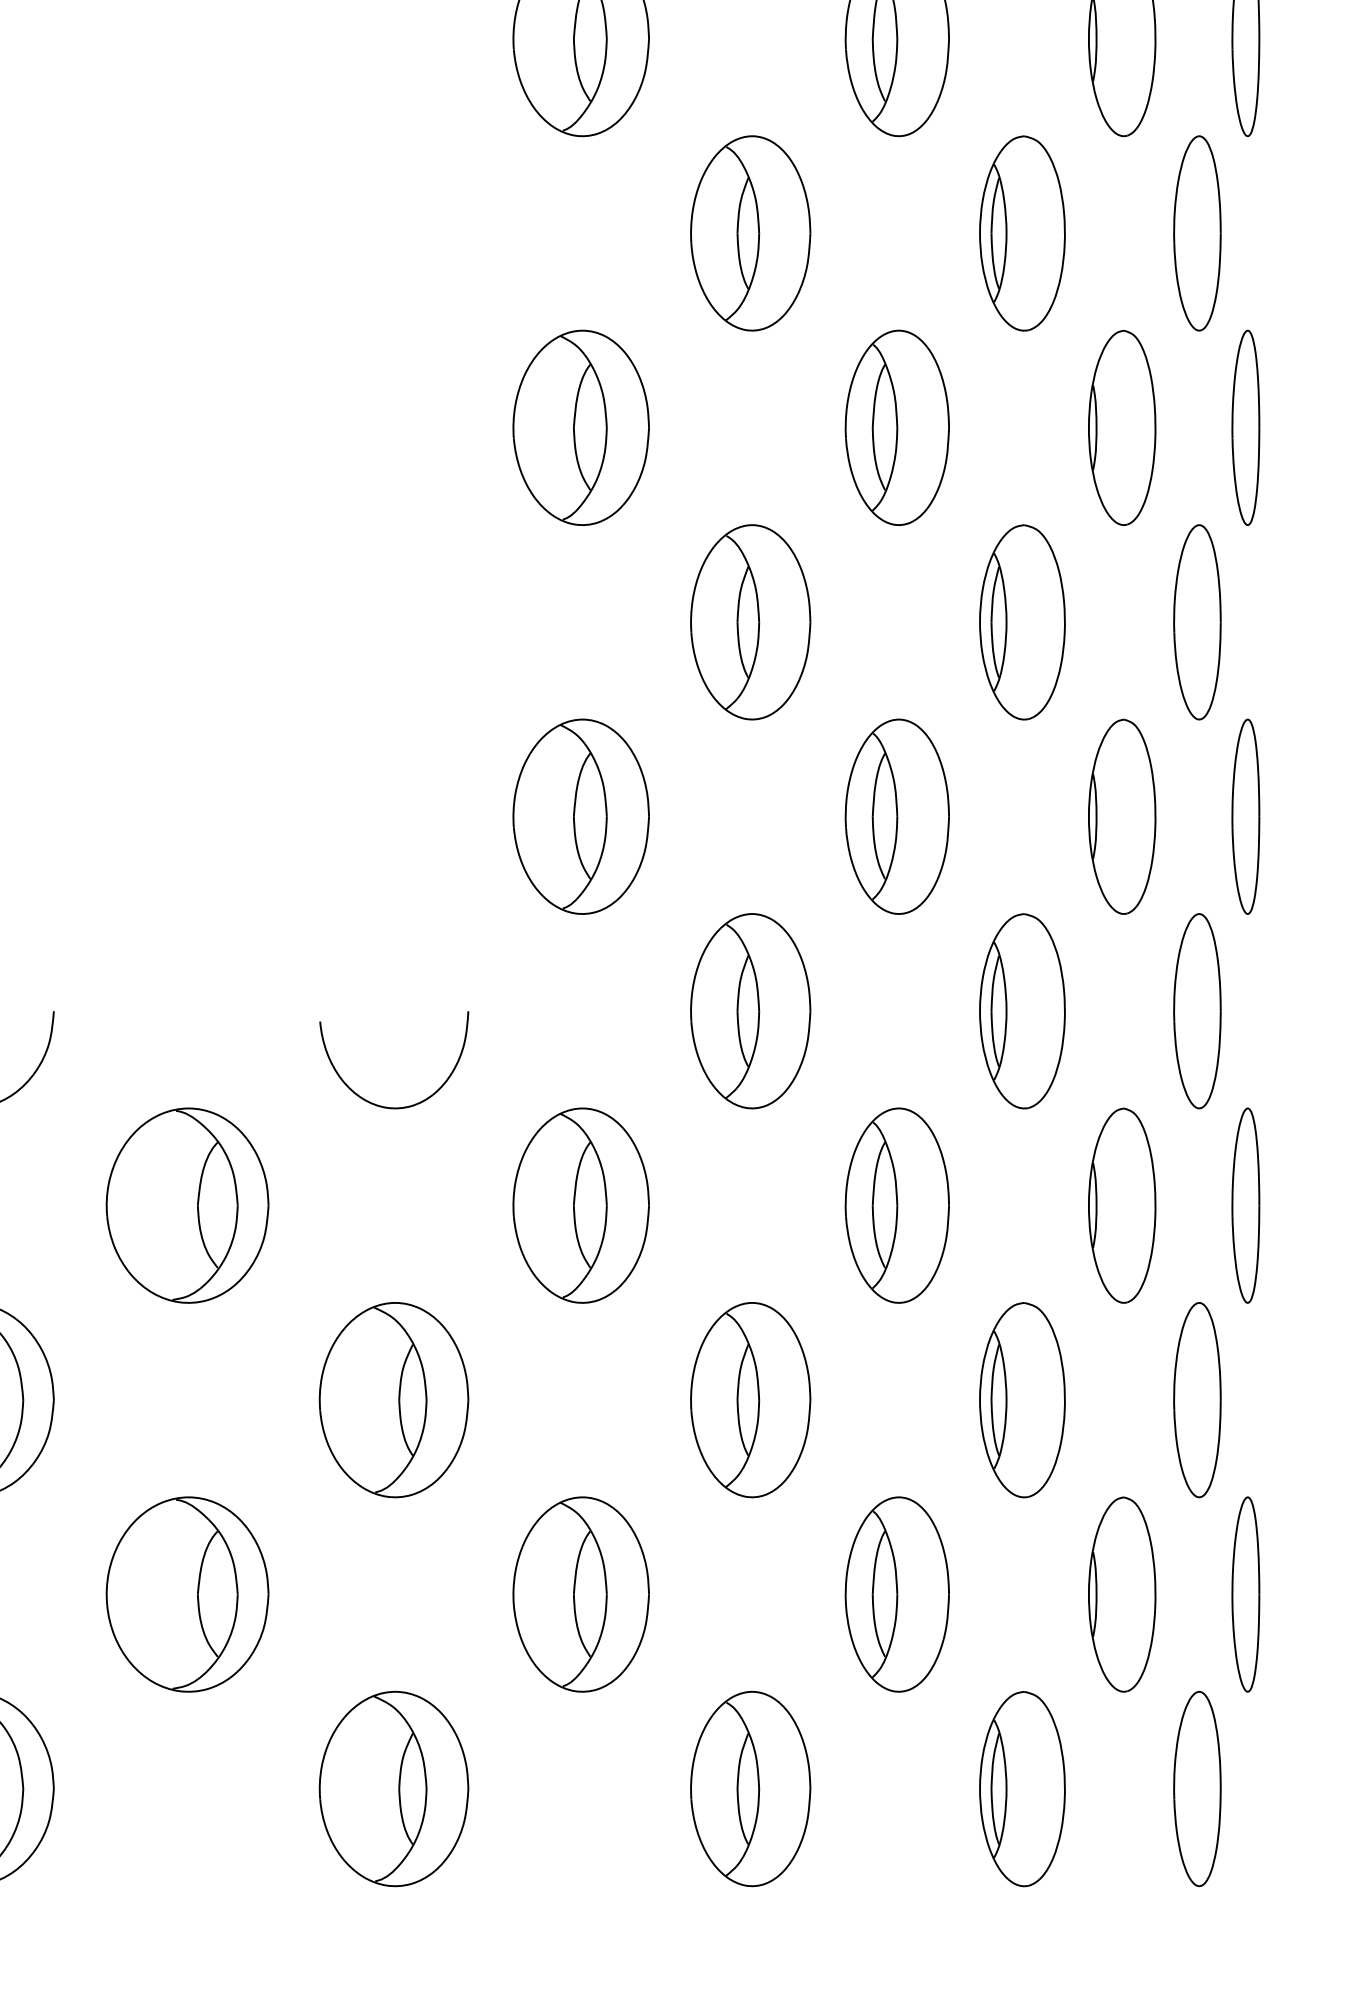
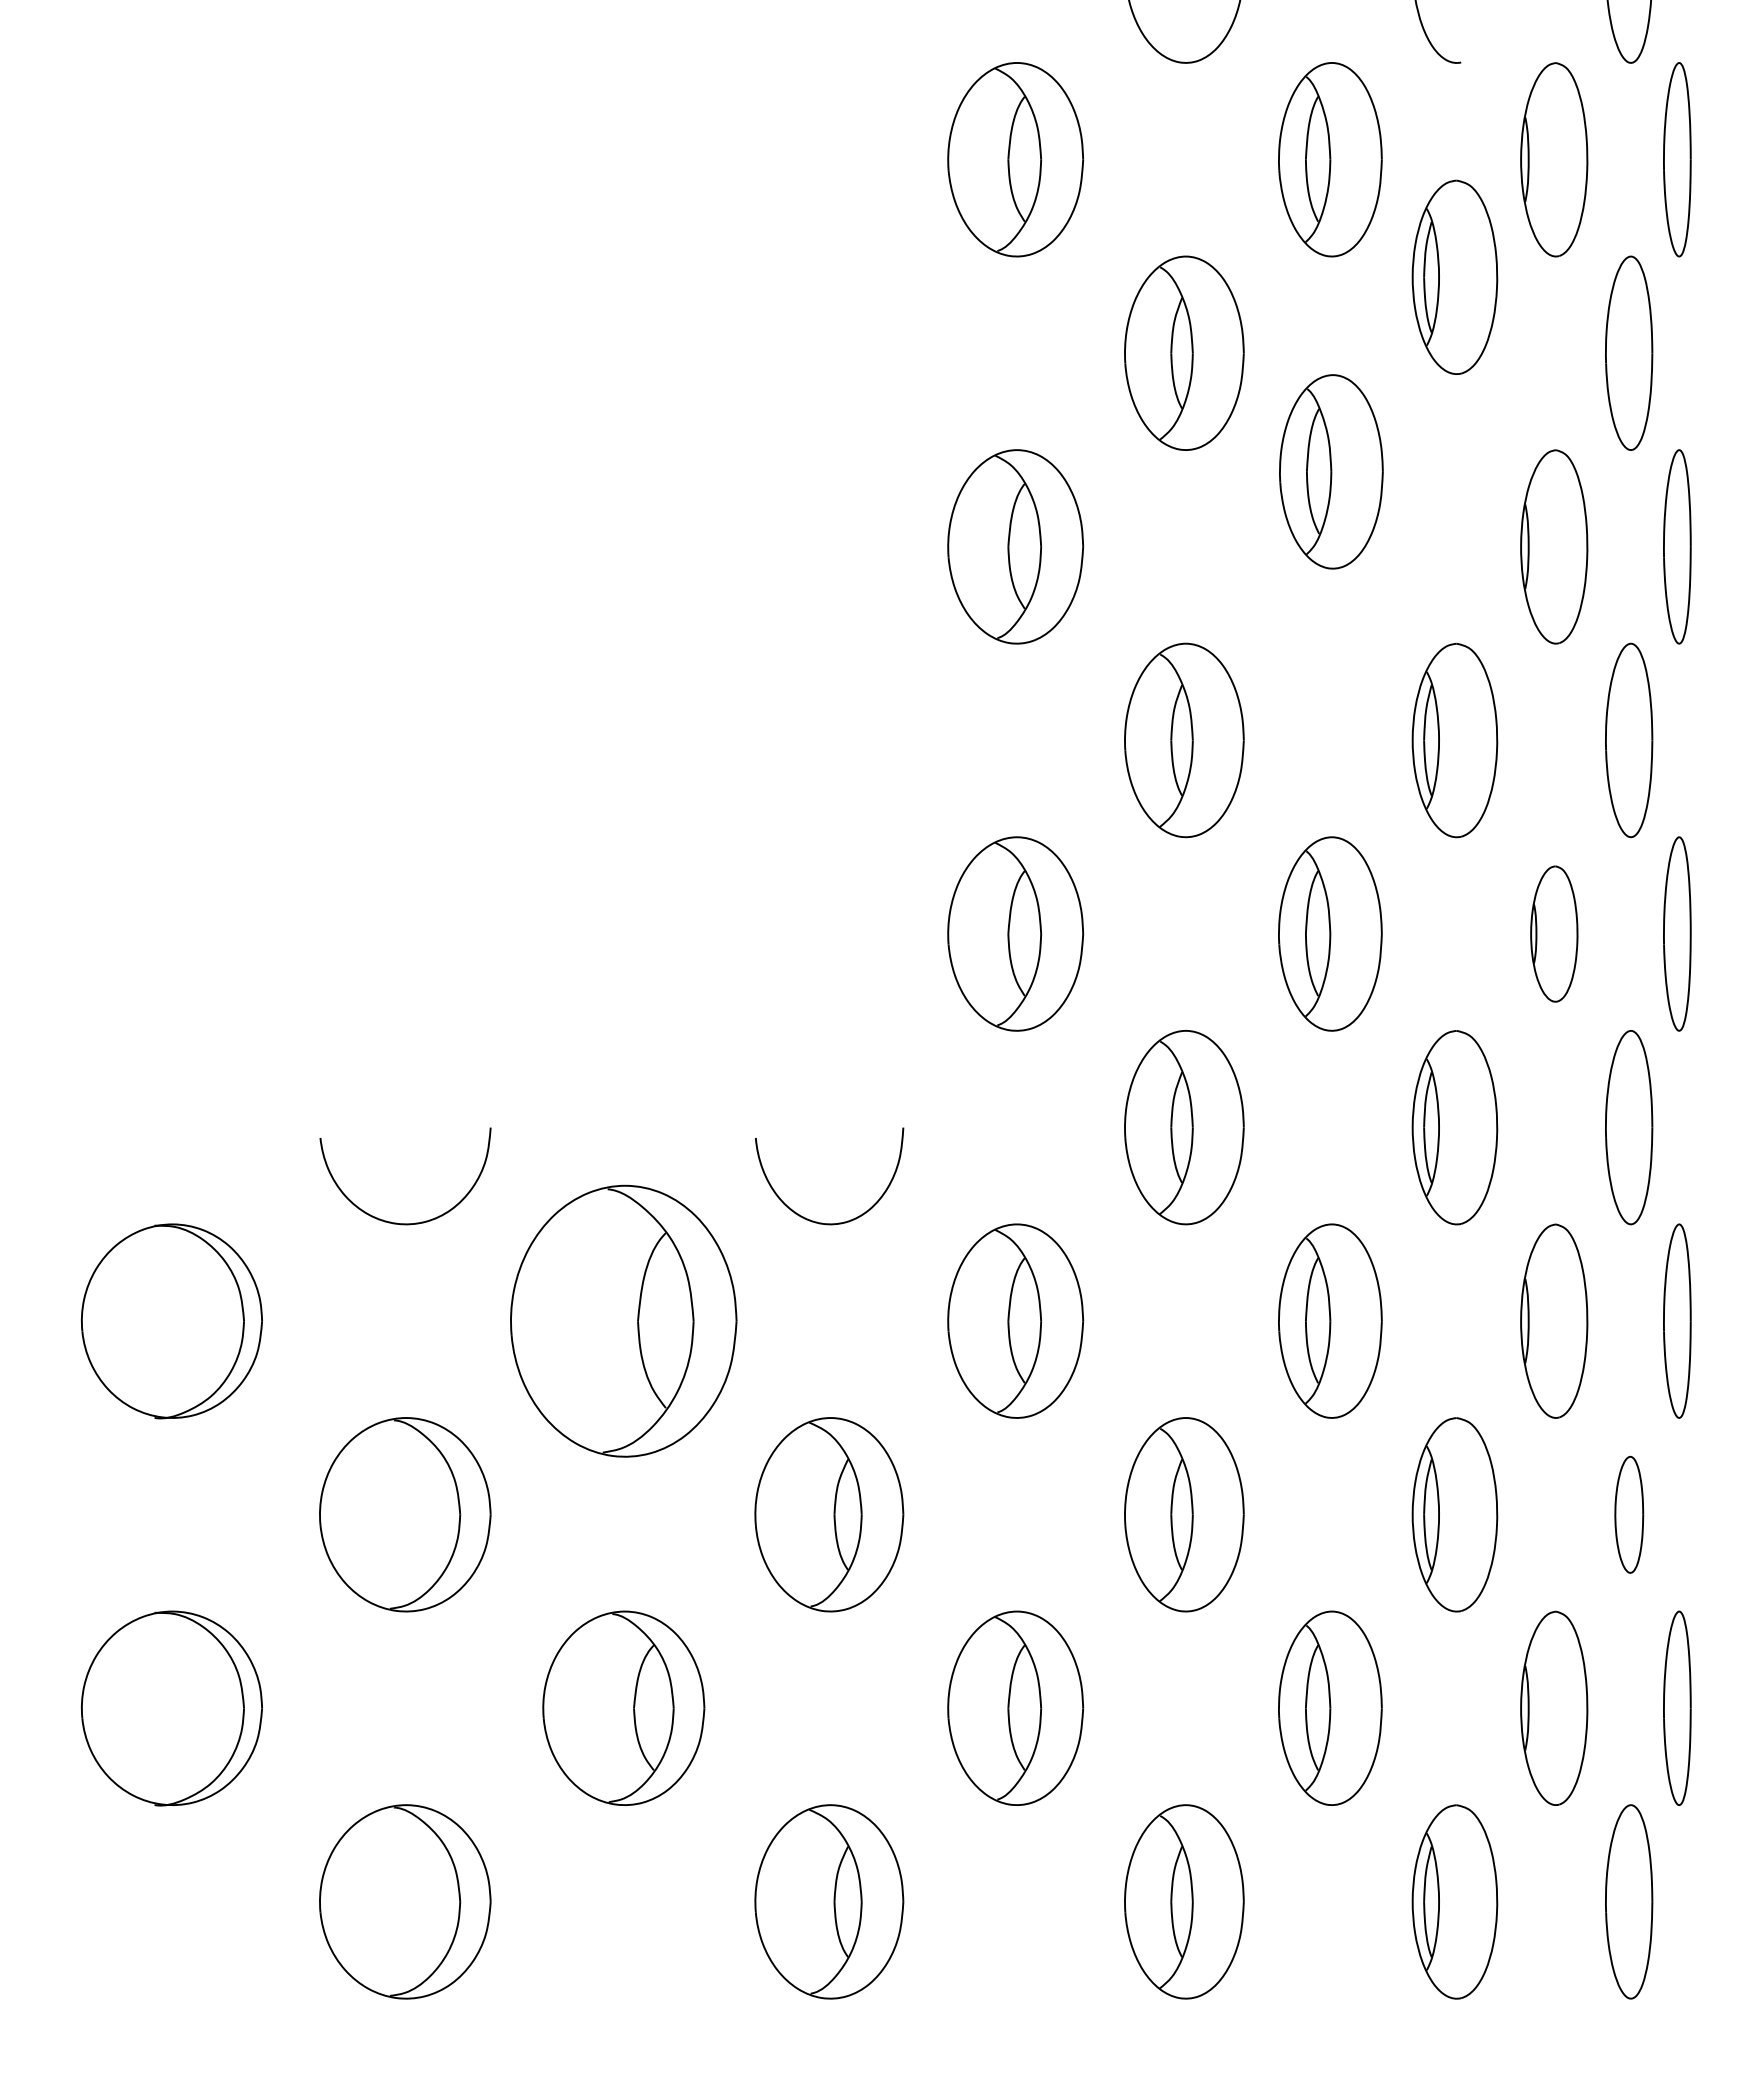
part: (1022, 232) -> (1454, 276), moved
part: (897, 427) -> (1331, 471), moved
part: (1122, 816) -> (1554, 933), size x0.7
part: (187, 1204) -> (623, 1320), size x1.4
part: (1197, 1399) -> (1629, 1514), size x0.6

